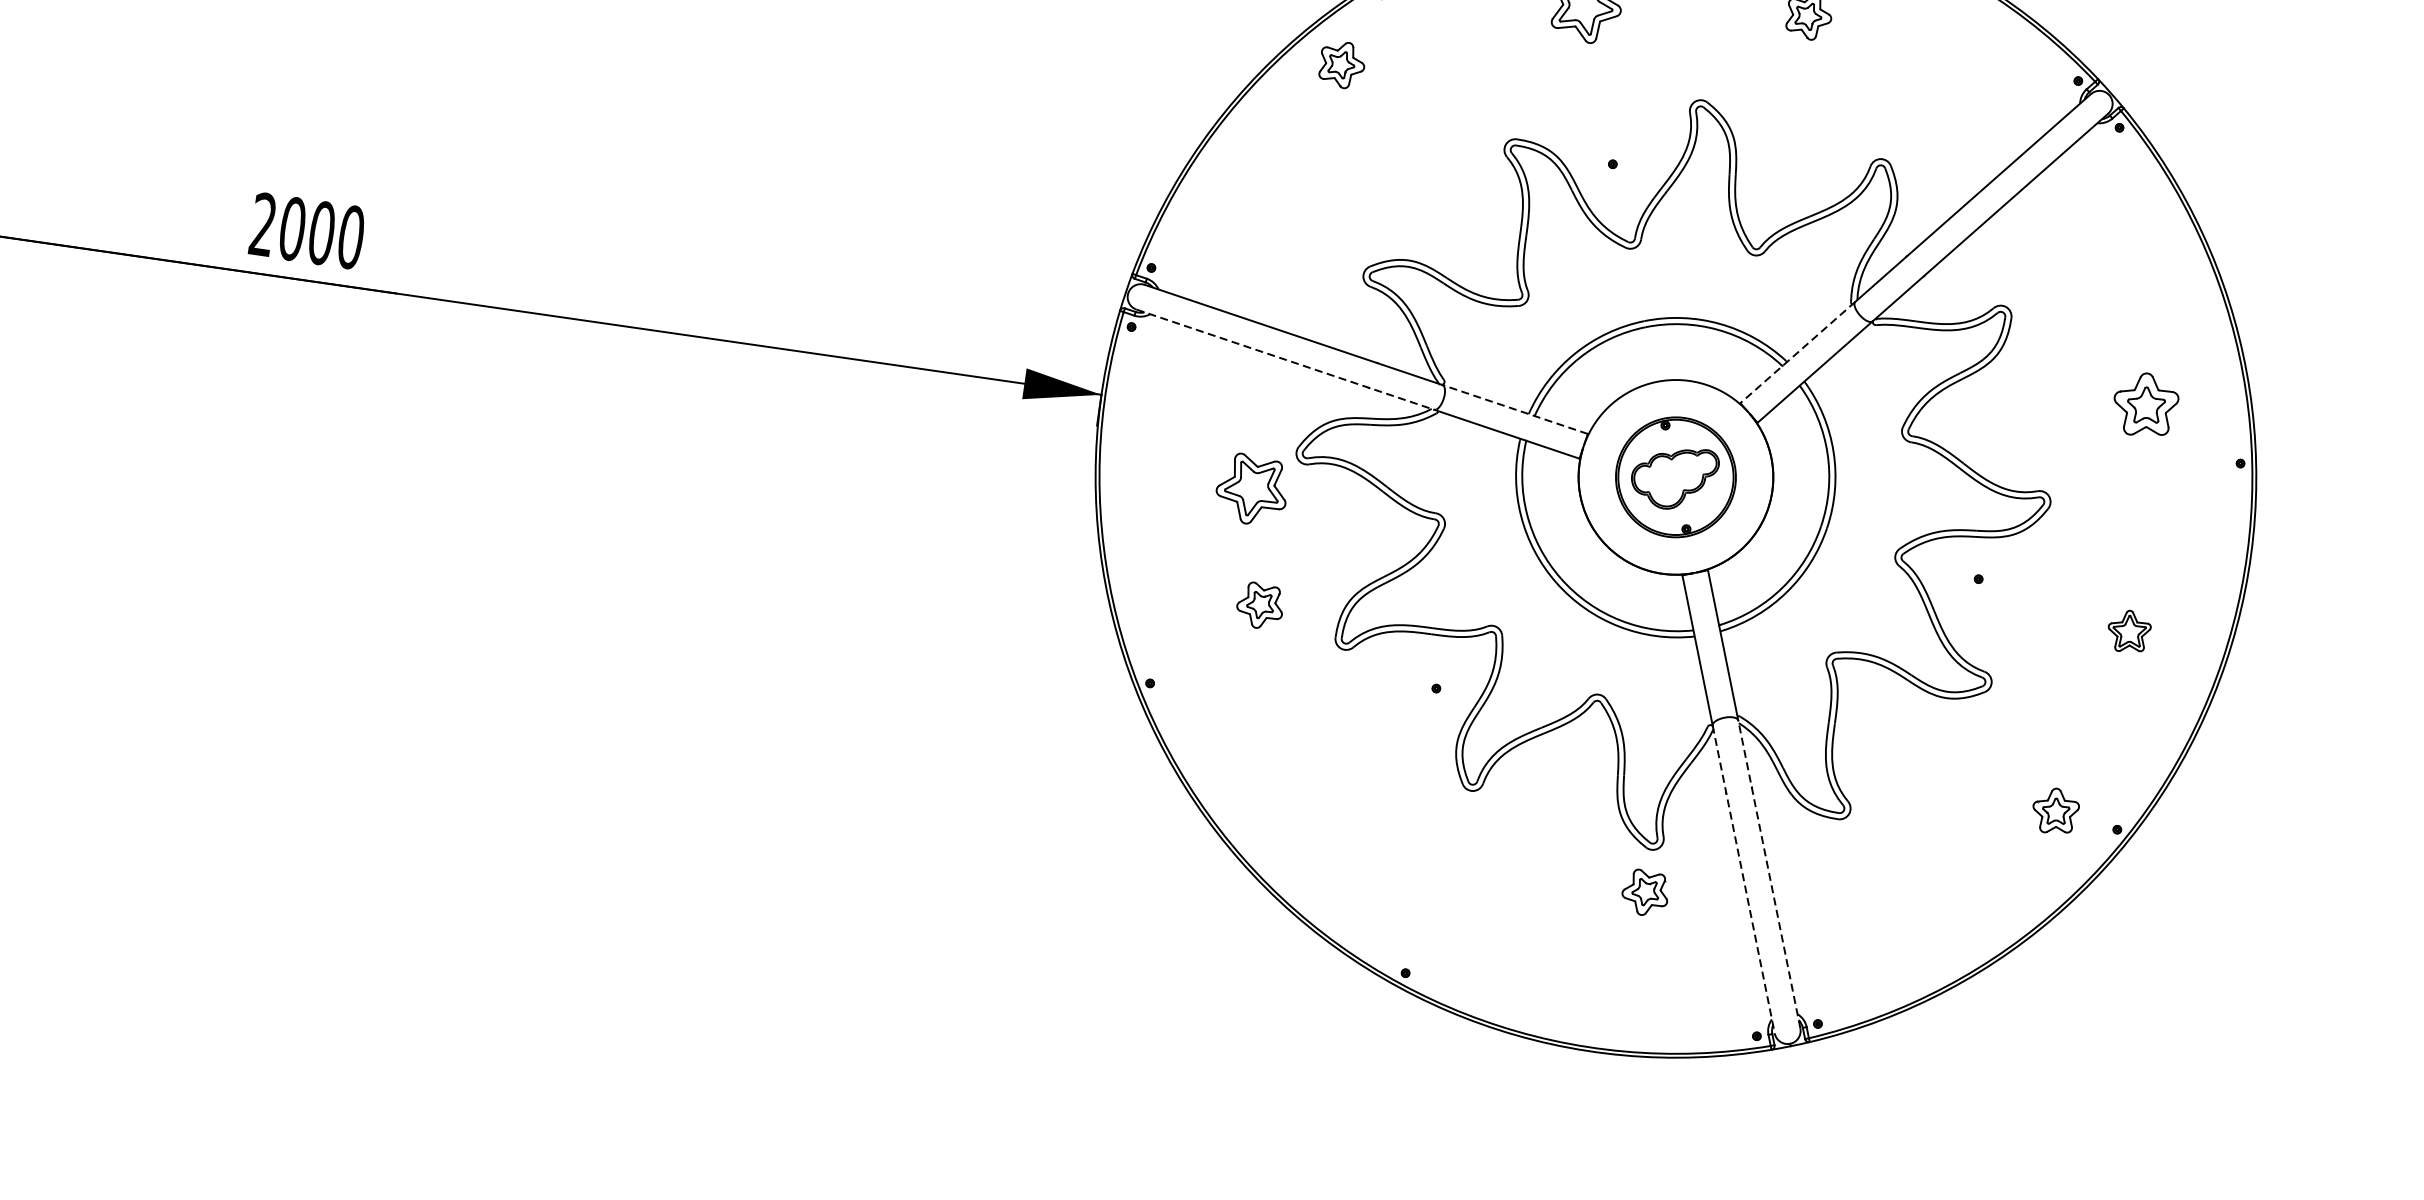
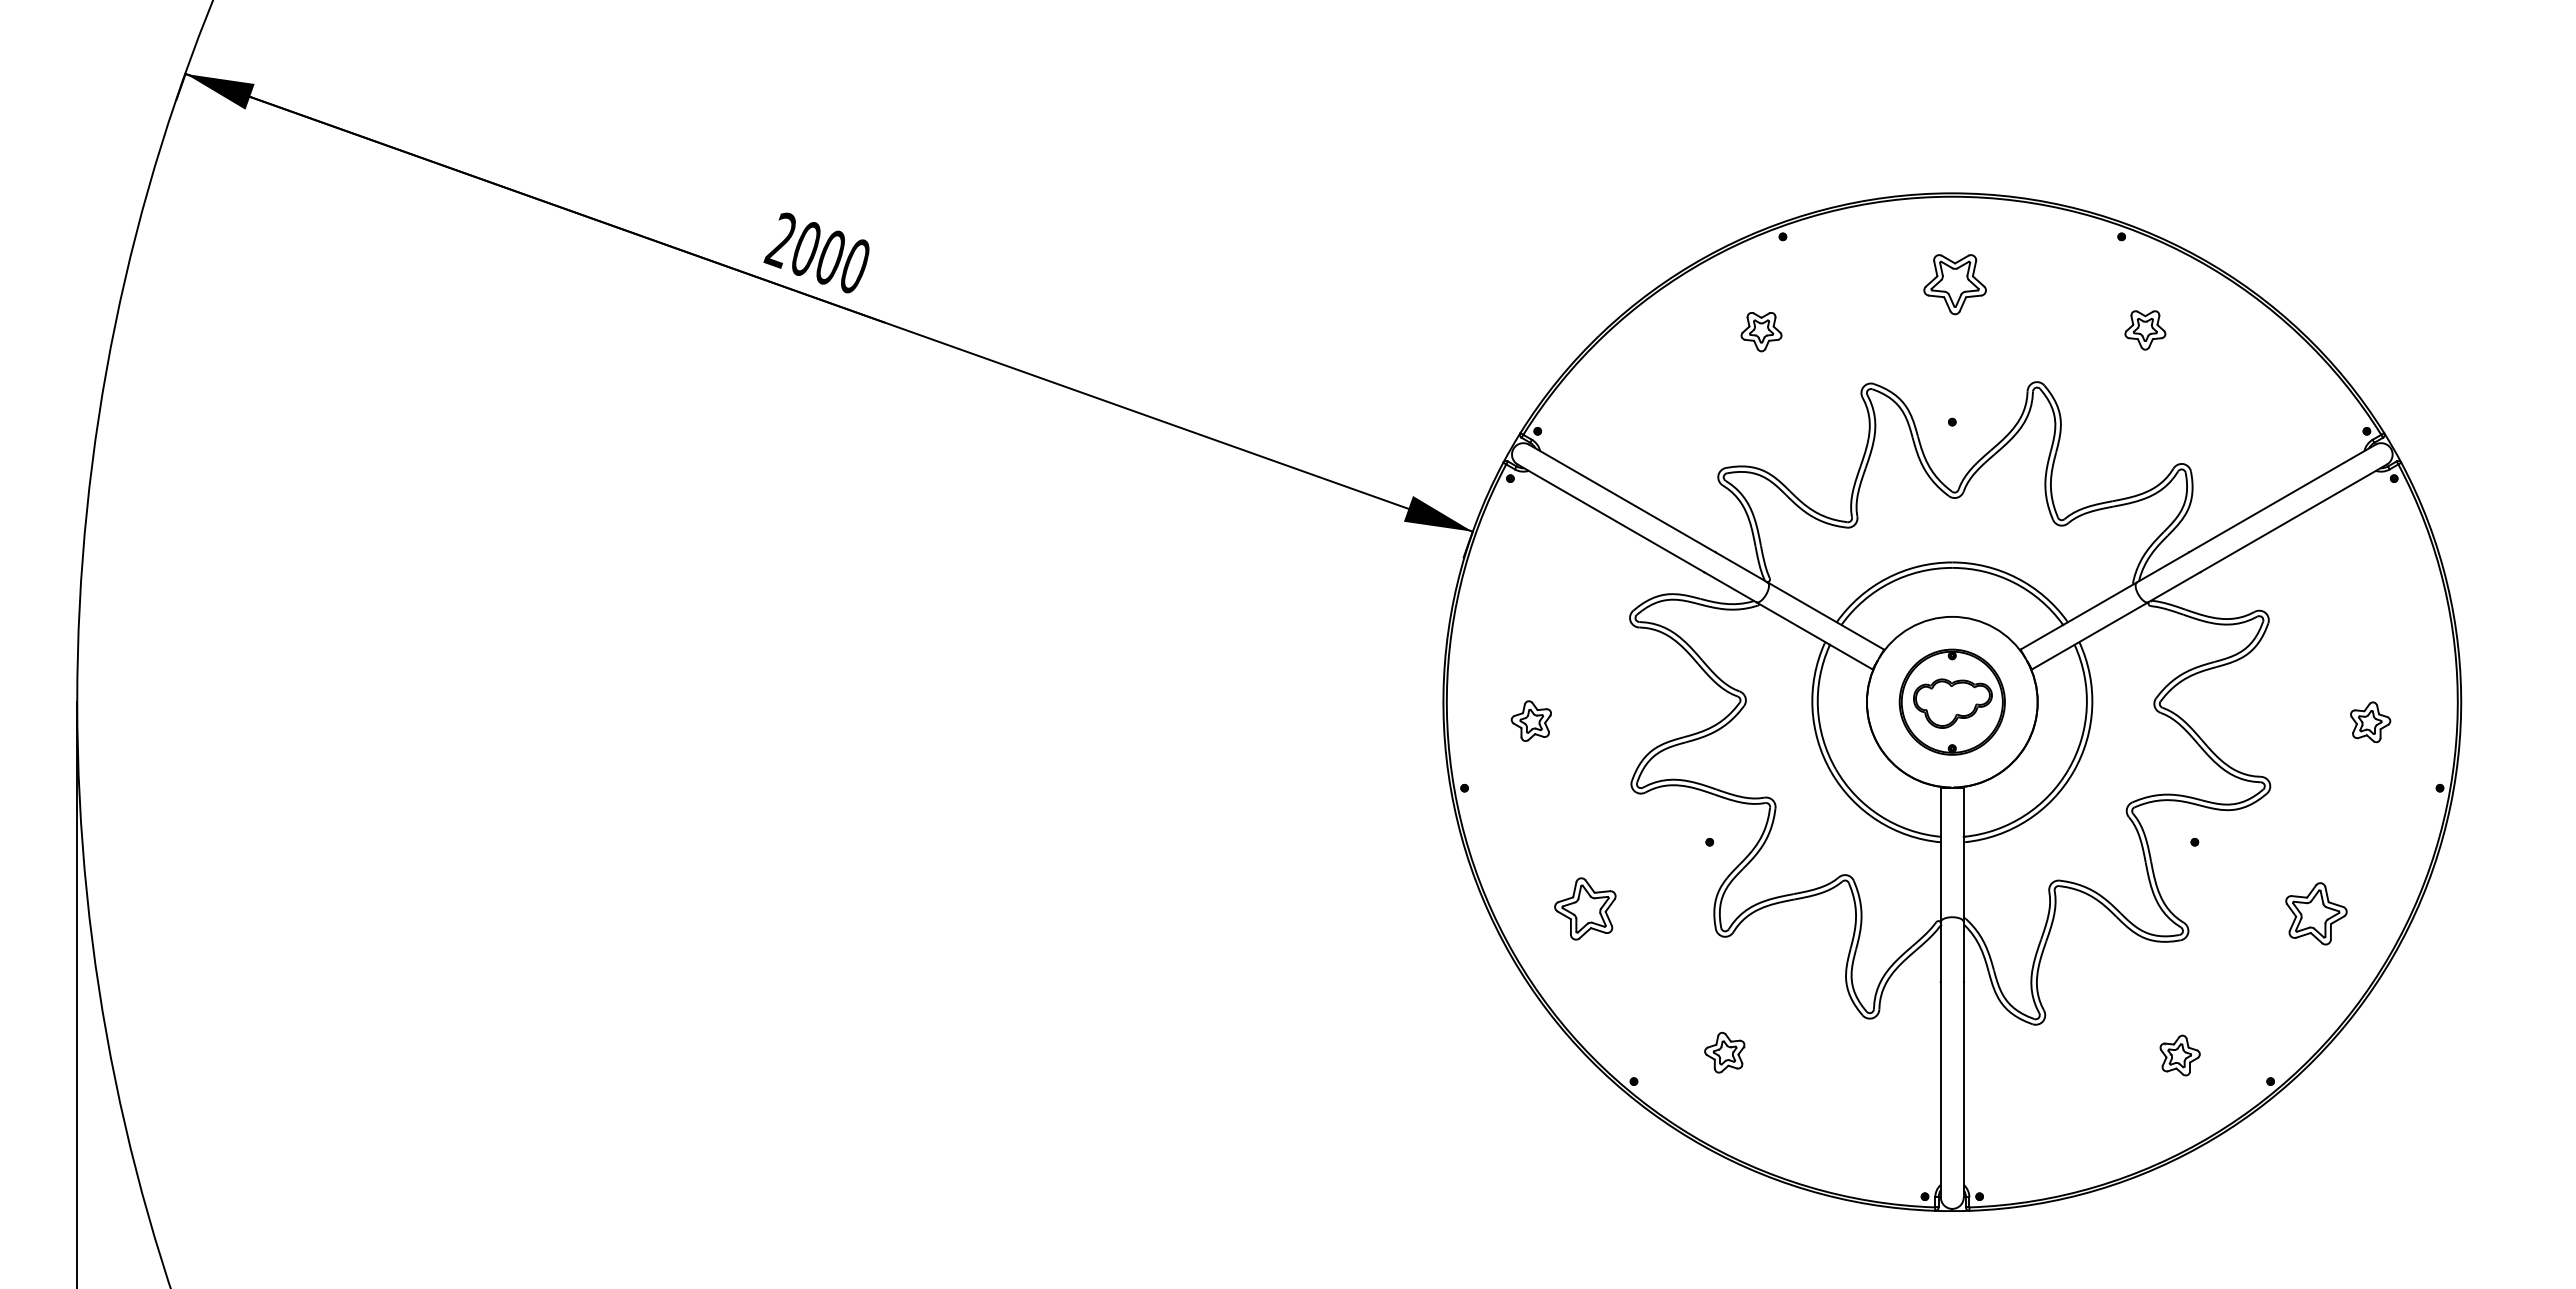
part: (1340, 67) -> (1761, 332), moved
line: (1797, 353) -> (2078, 616), dashed -> solid
line: (1284, 359) -> (1636, 533), dashed -> solid
part: (2148, 405) -> (2370, 722), size x0.71
line: (1514, 409) -> (1825, 615), dashed -> solid
part: (1251, 486) -> (1585, 908), moved
part: (1258, 603) -> (1530, 720), moved
part: (2130, 631) -> (2316, 913), size x1.67
part: (2056, 811) -> (2179, 1055), moved
line: (1768, 874) -> (1963, 1059), dashed -> solid
line: (1743, 879) -> (1940, 1059), dashed -> solid
part: (1644, 891) -> (1724, 1052), moved

